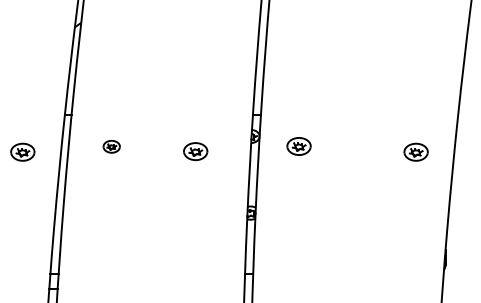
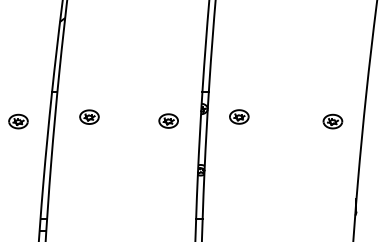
part: (111, 146) -> (89, 117), size x1.43
part: (195, 151) -> (168, 121), moved

